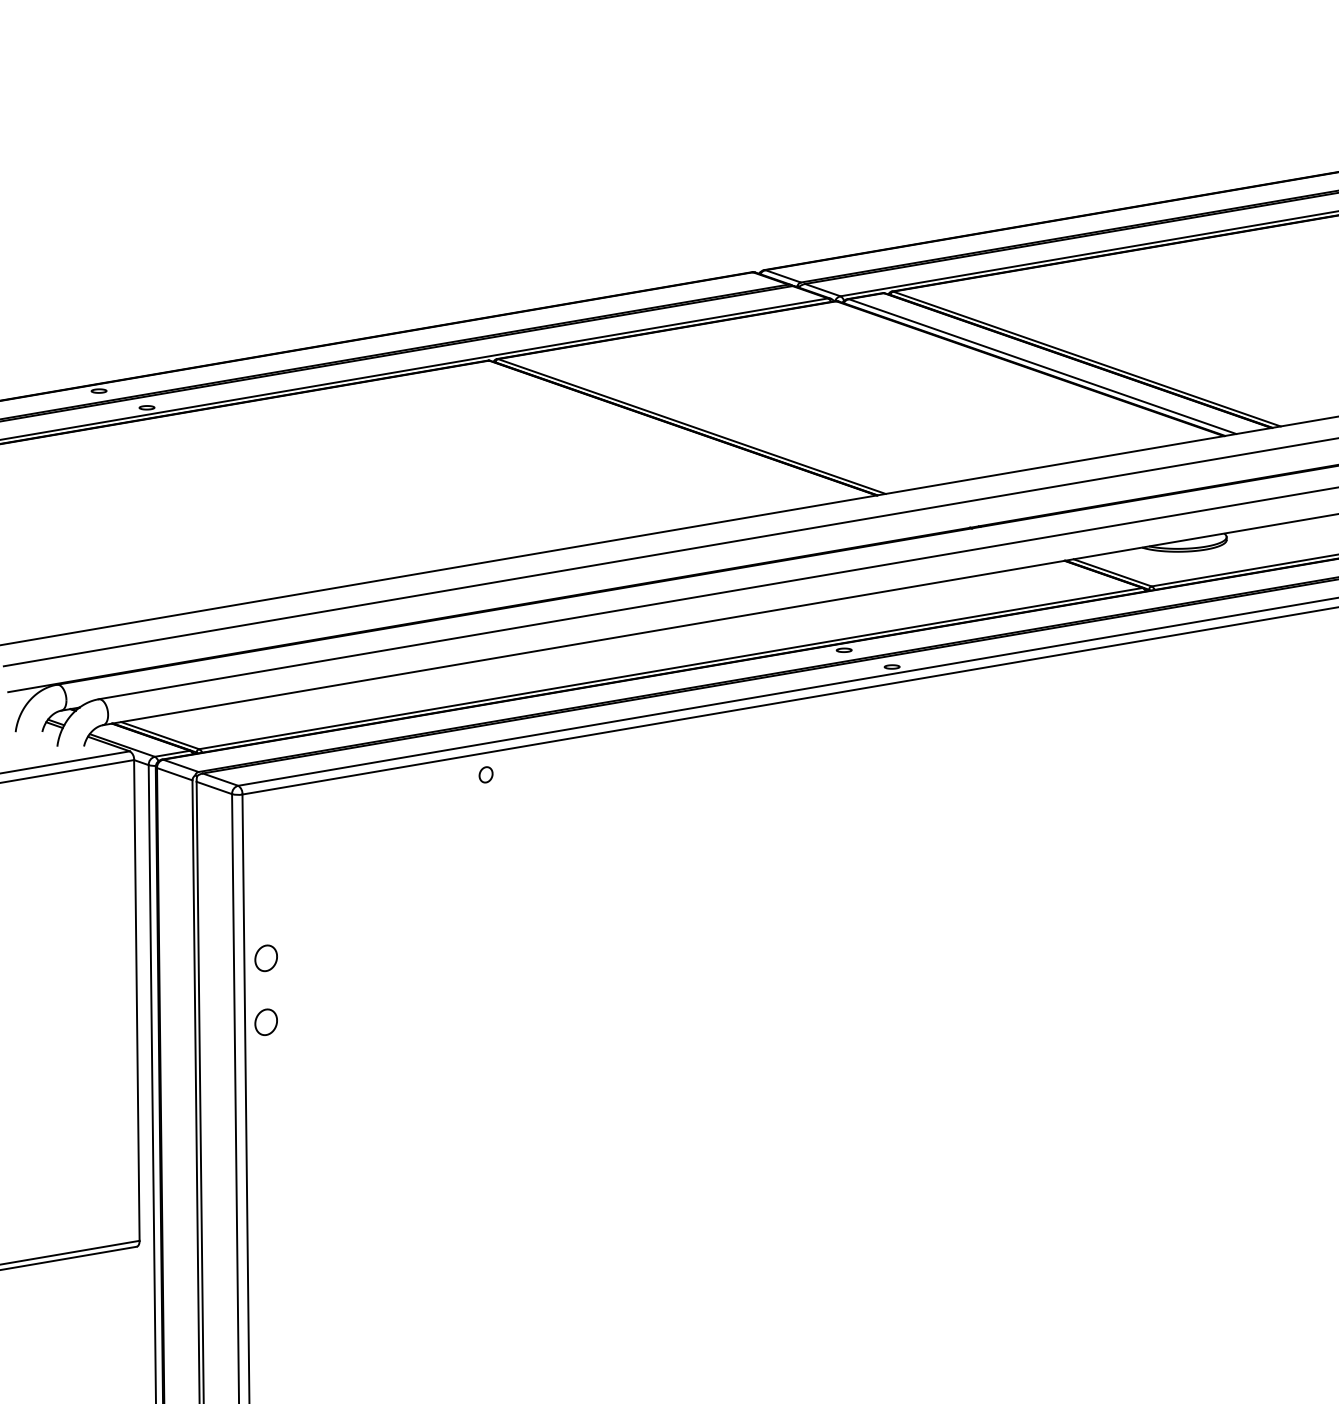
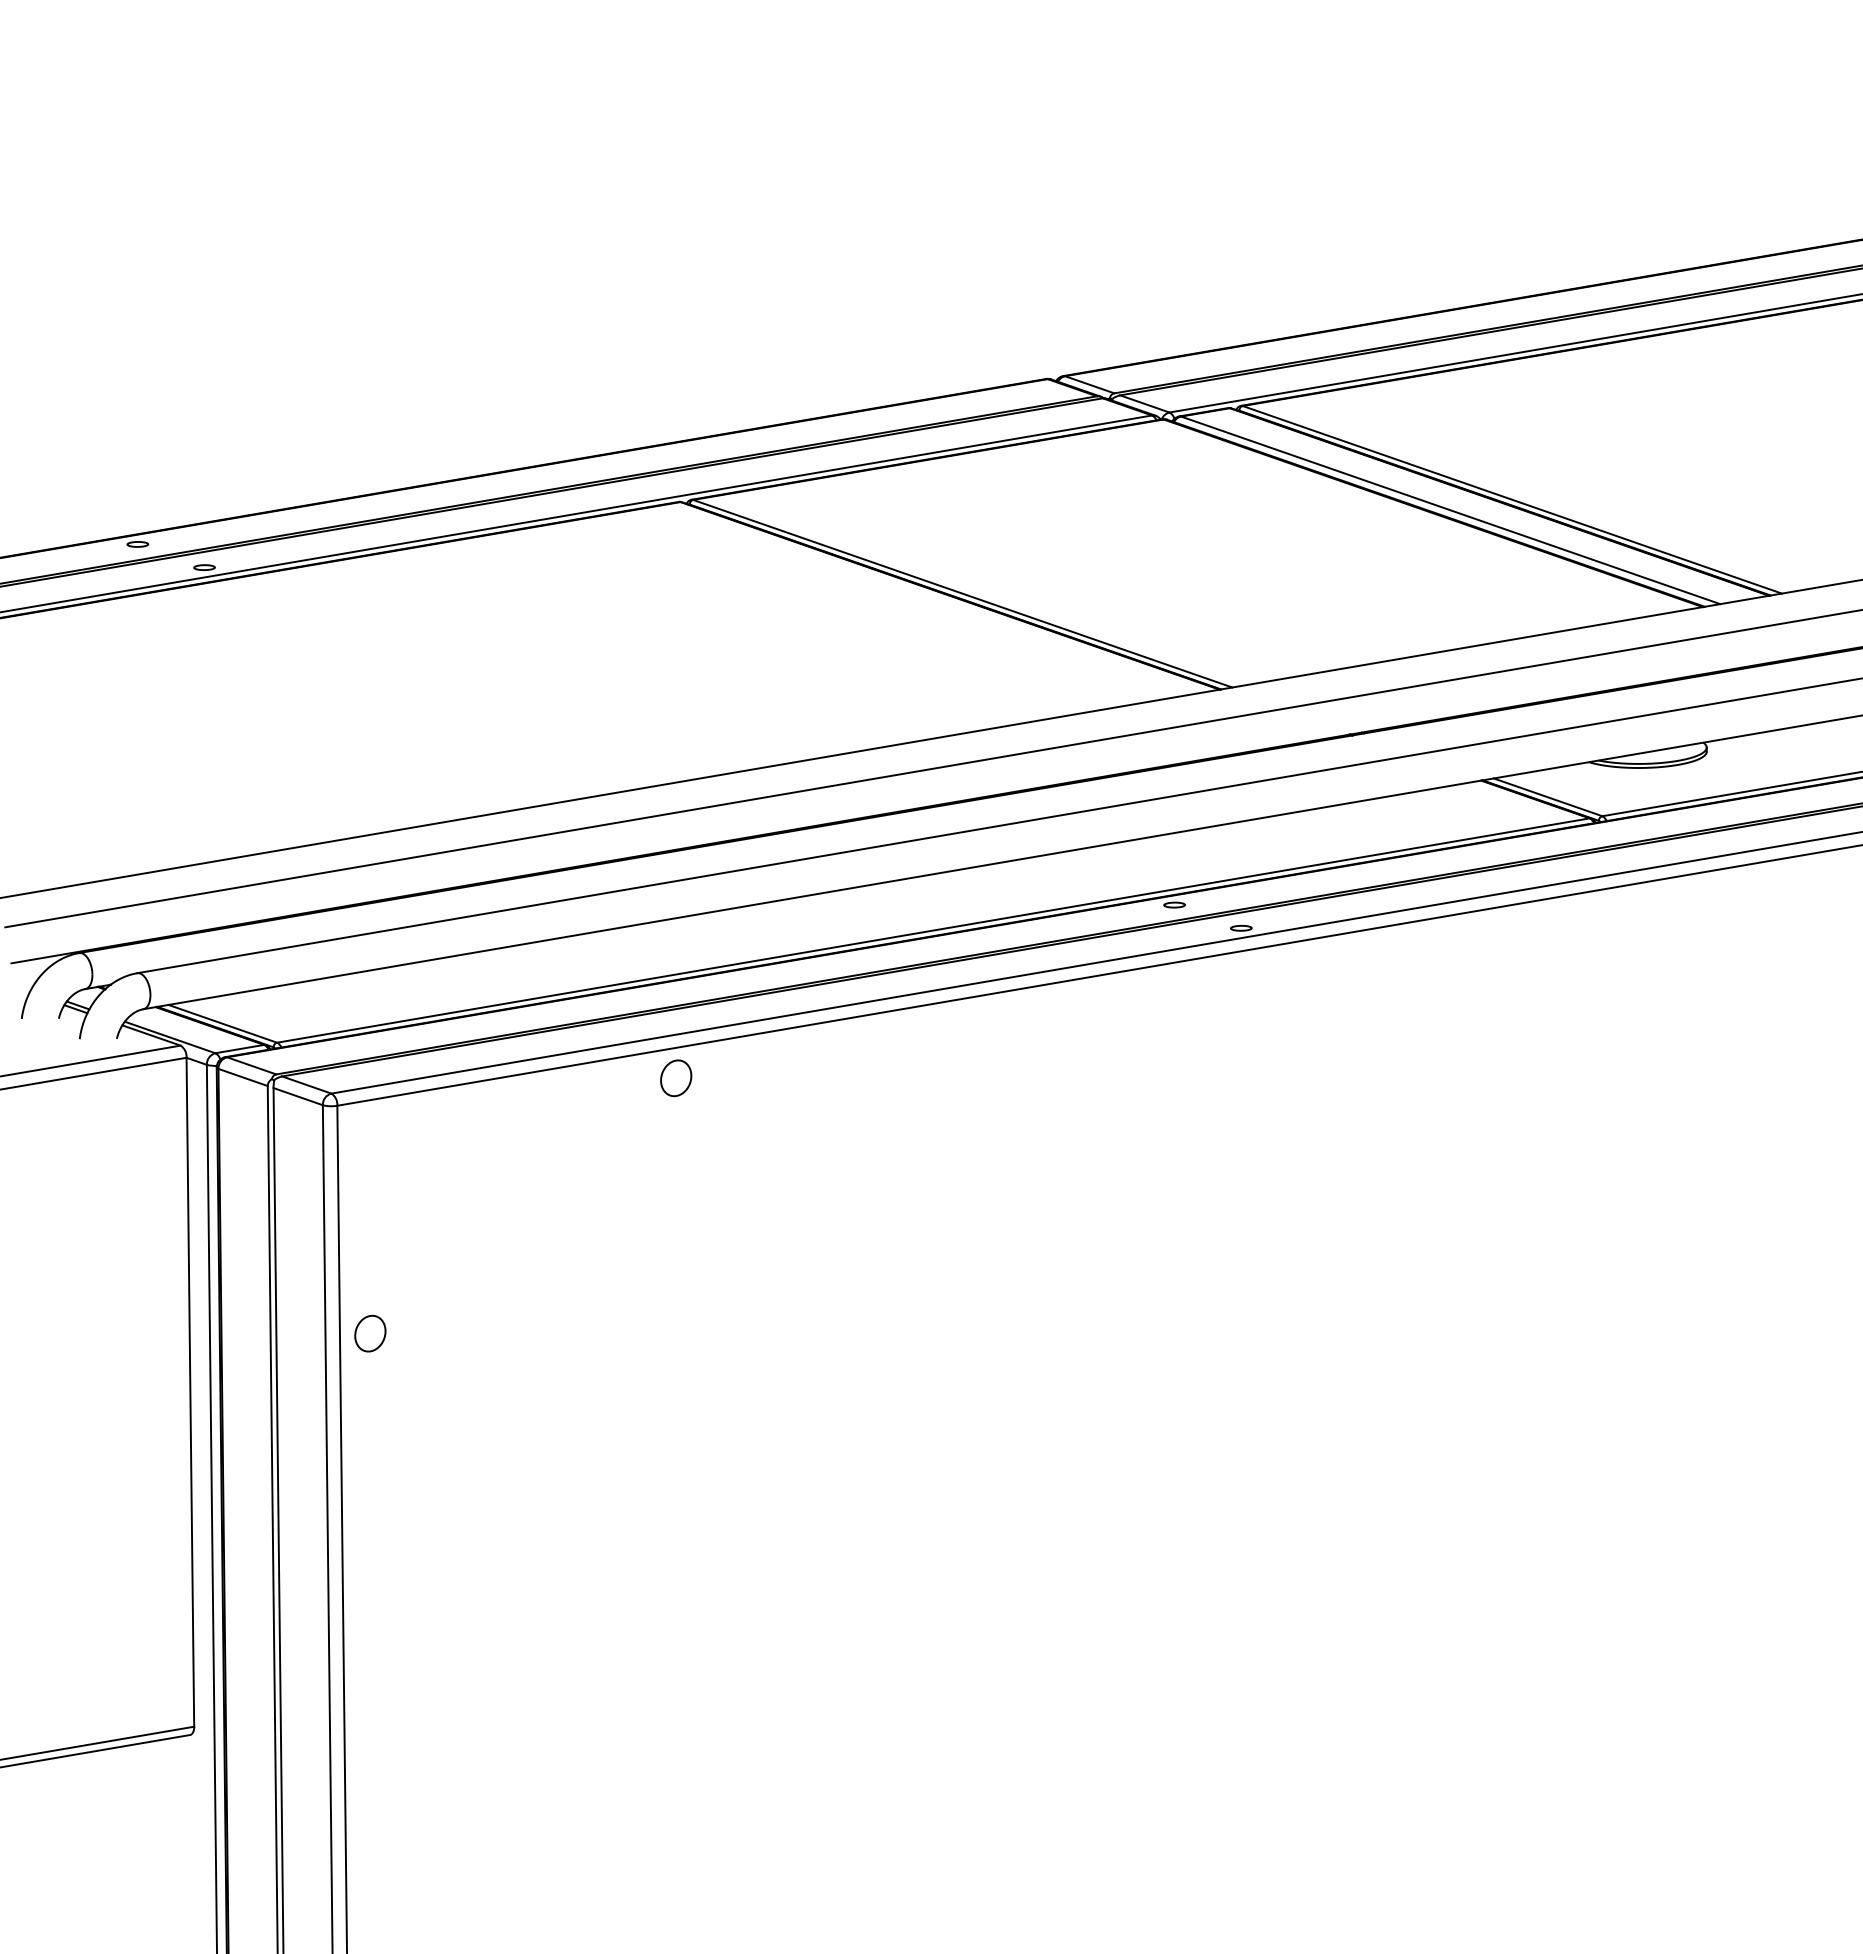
part: (486, 774) -> (676, 1078), size x1.67
part: (266, 1022) -> (370, 1422), removed

